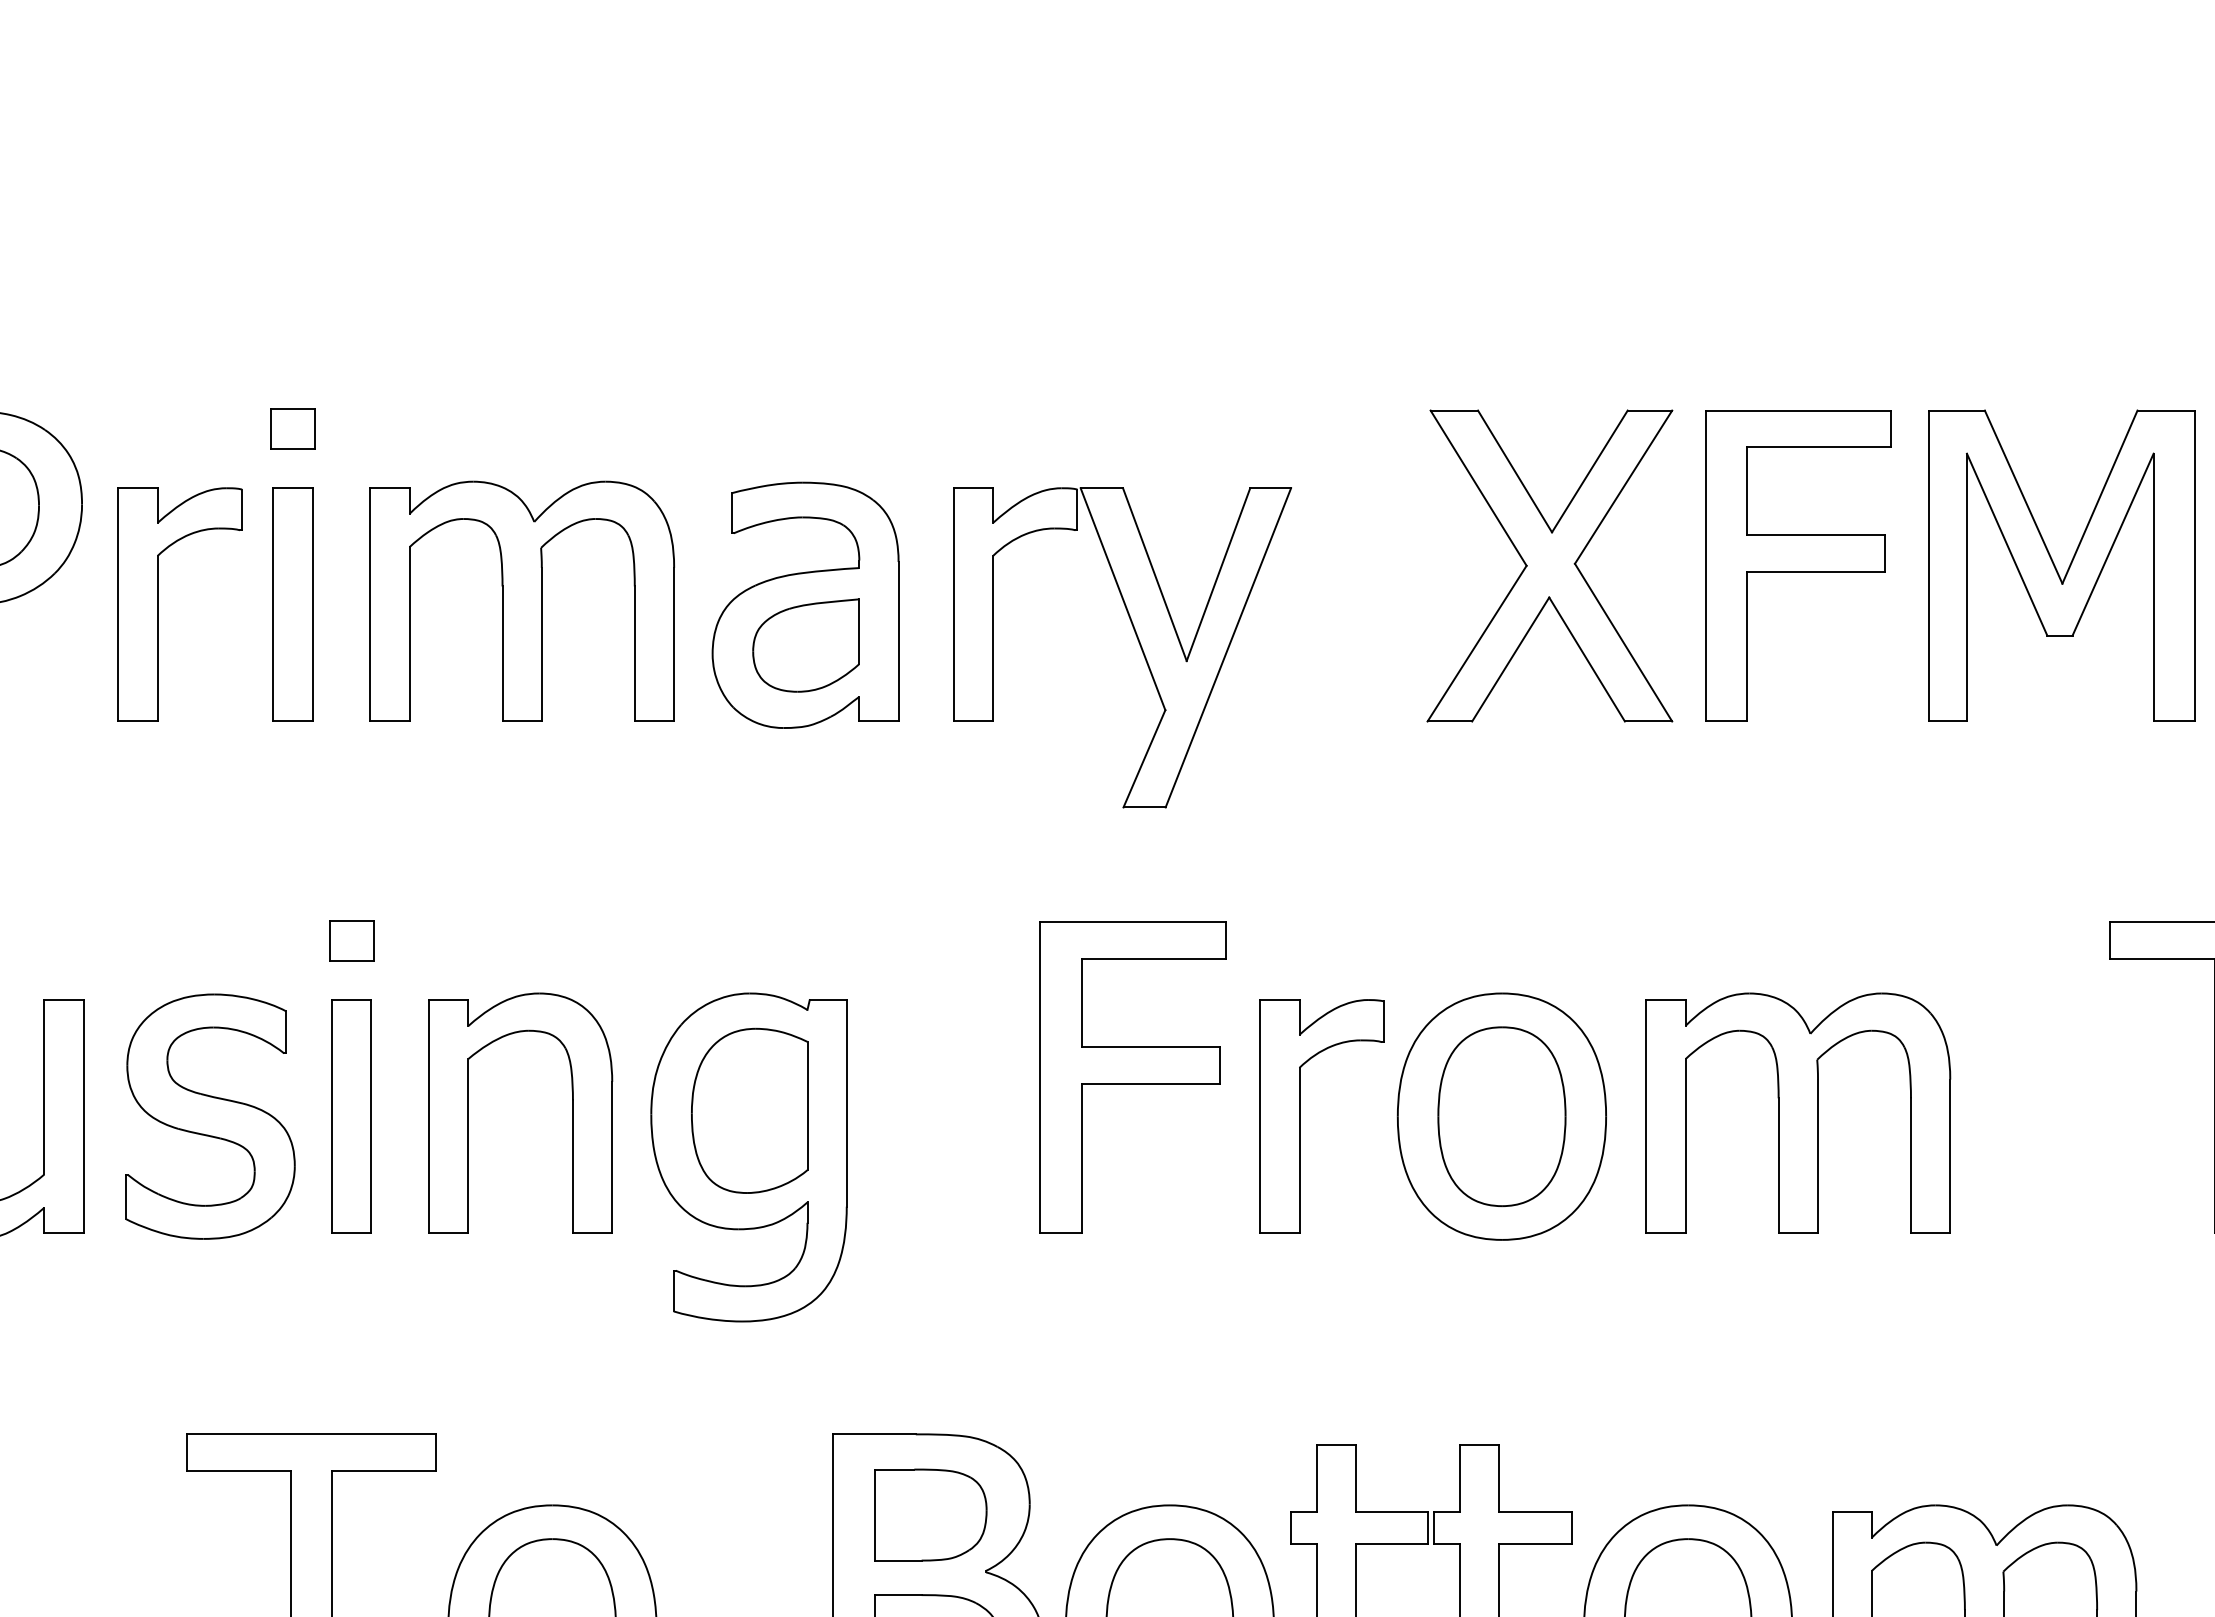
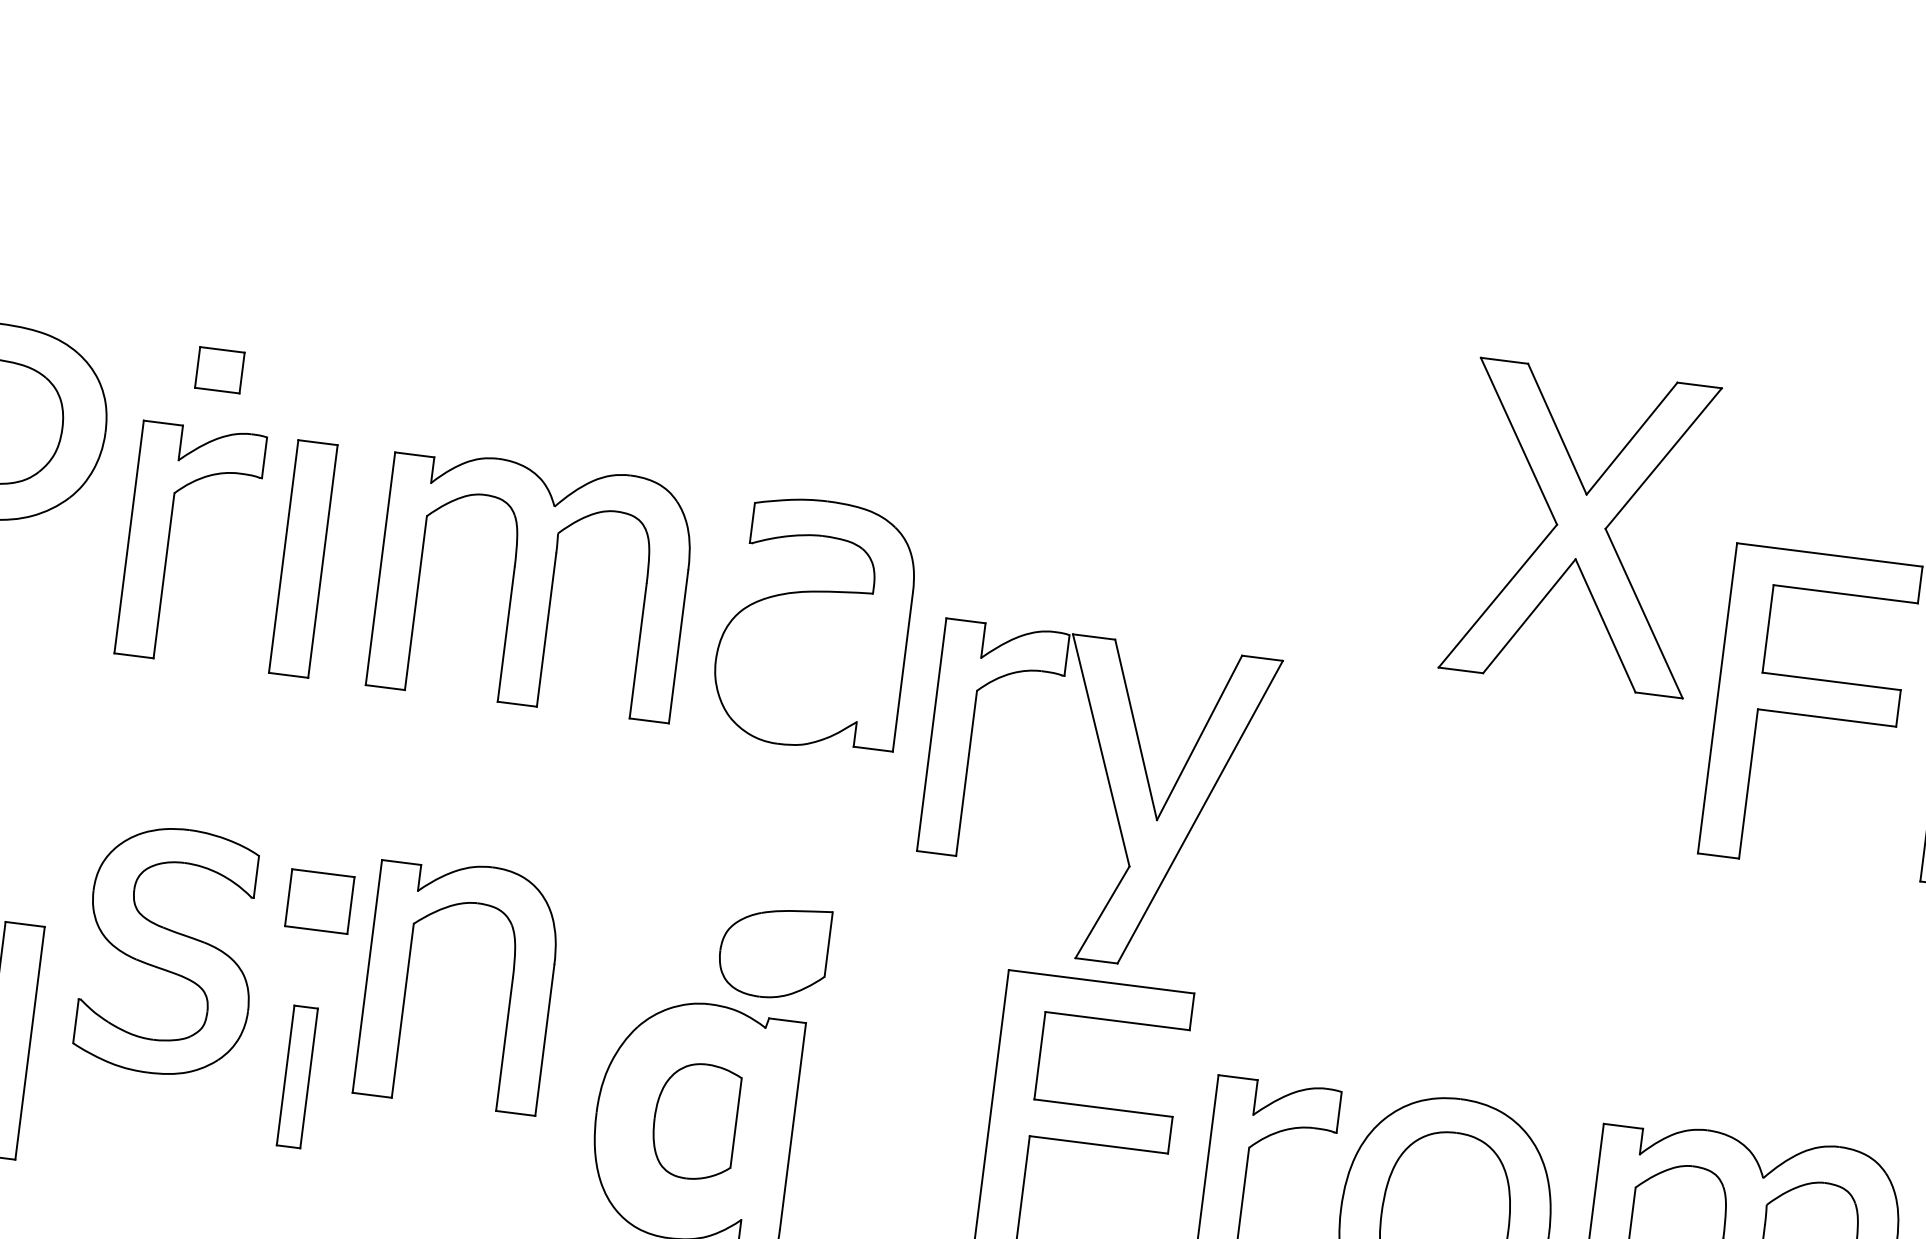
part: (292, 428) -> (219, 369), moved
part: (1549, 565) -> (1579, 527), moved
part: (1137, 640) -> (1110, 793), moved
part: (805, 645) -> (773, 951), moved
part: (351, 940) -> (319, 901), size x1.4
part: (749, 1110) -> (695, 1121), size x0.7
part: (468, 1112) -> (407, 977), moved
part: (210, 1116) -> (170, 951), moved
part: (351, 1116) -> (297, 1076), size x0.6

